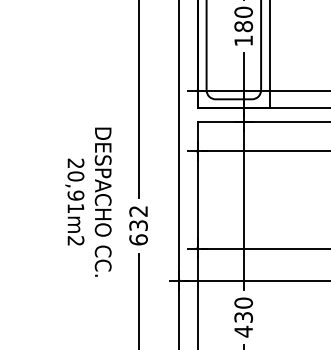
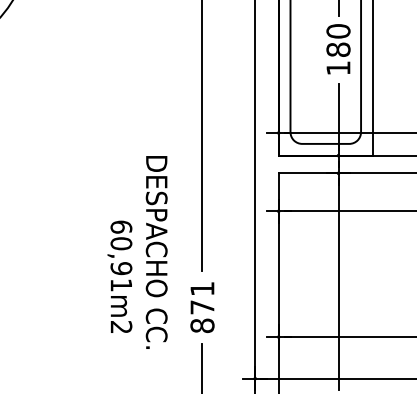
text: (75, 163) -> (120, 226), 20,91m2 -> 60,91m2
text: (102, 201) -> (155, 251), moved
text: (138, 225) -> (202, 307), 632 -> 871

